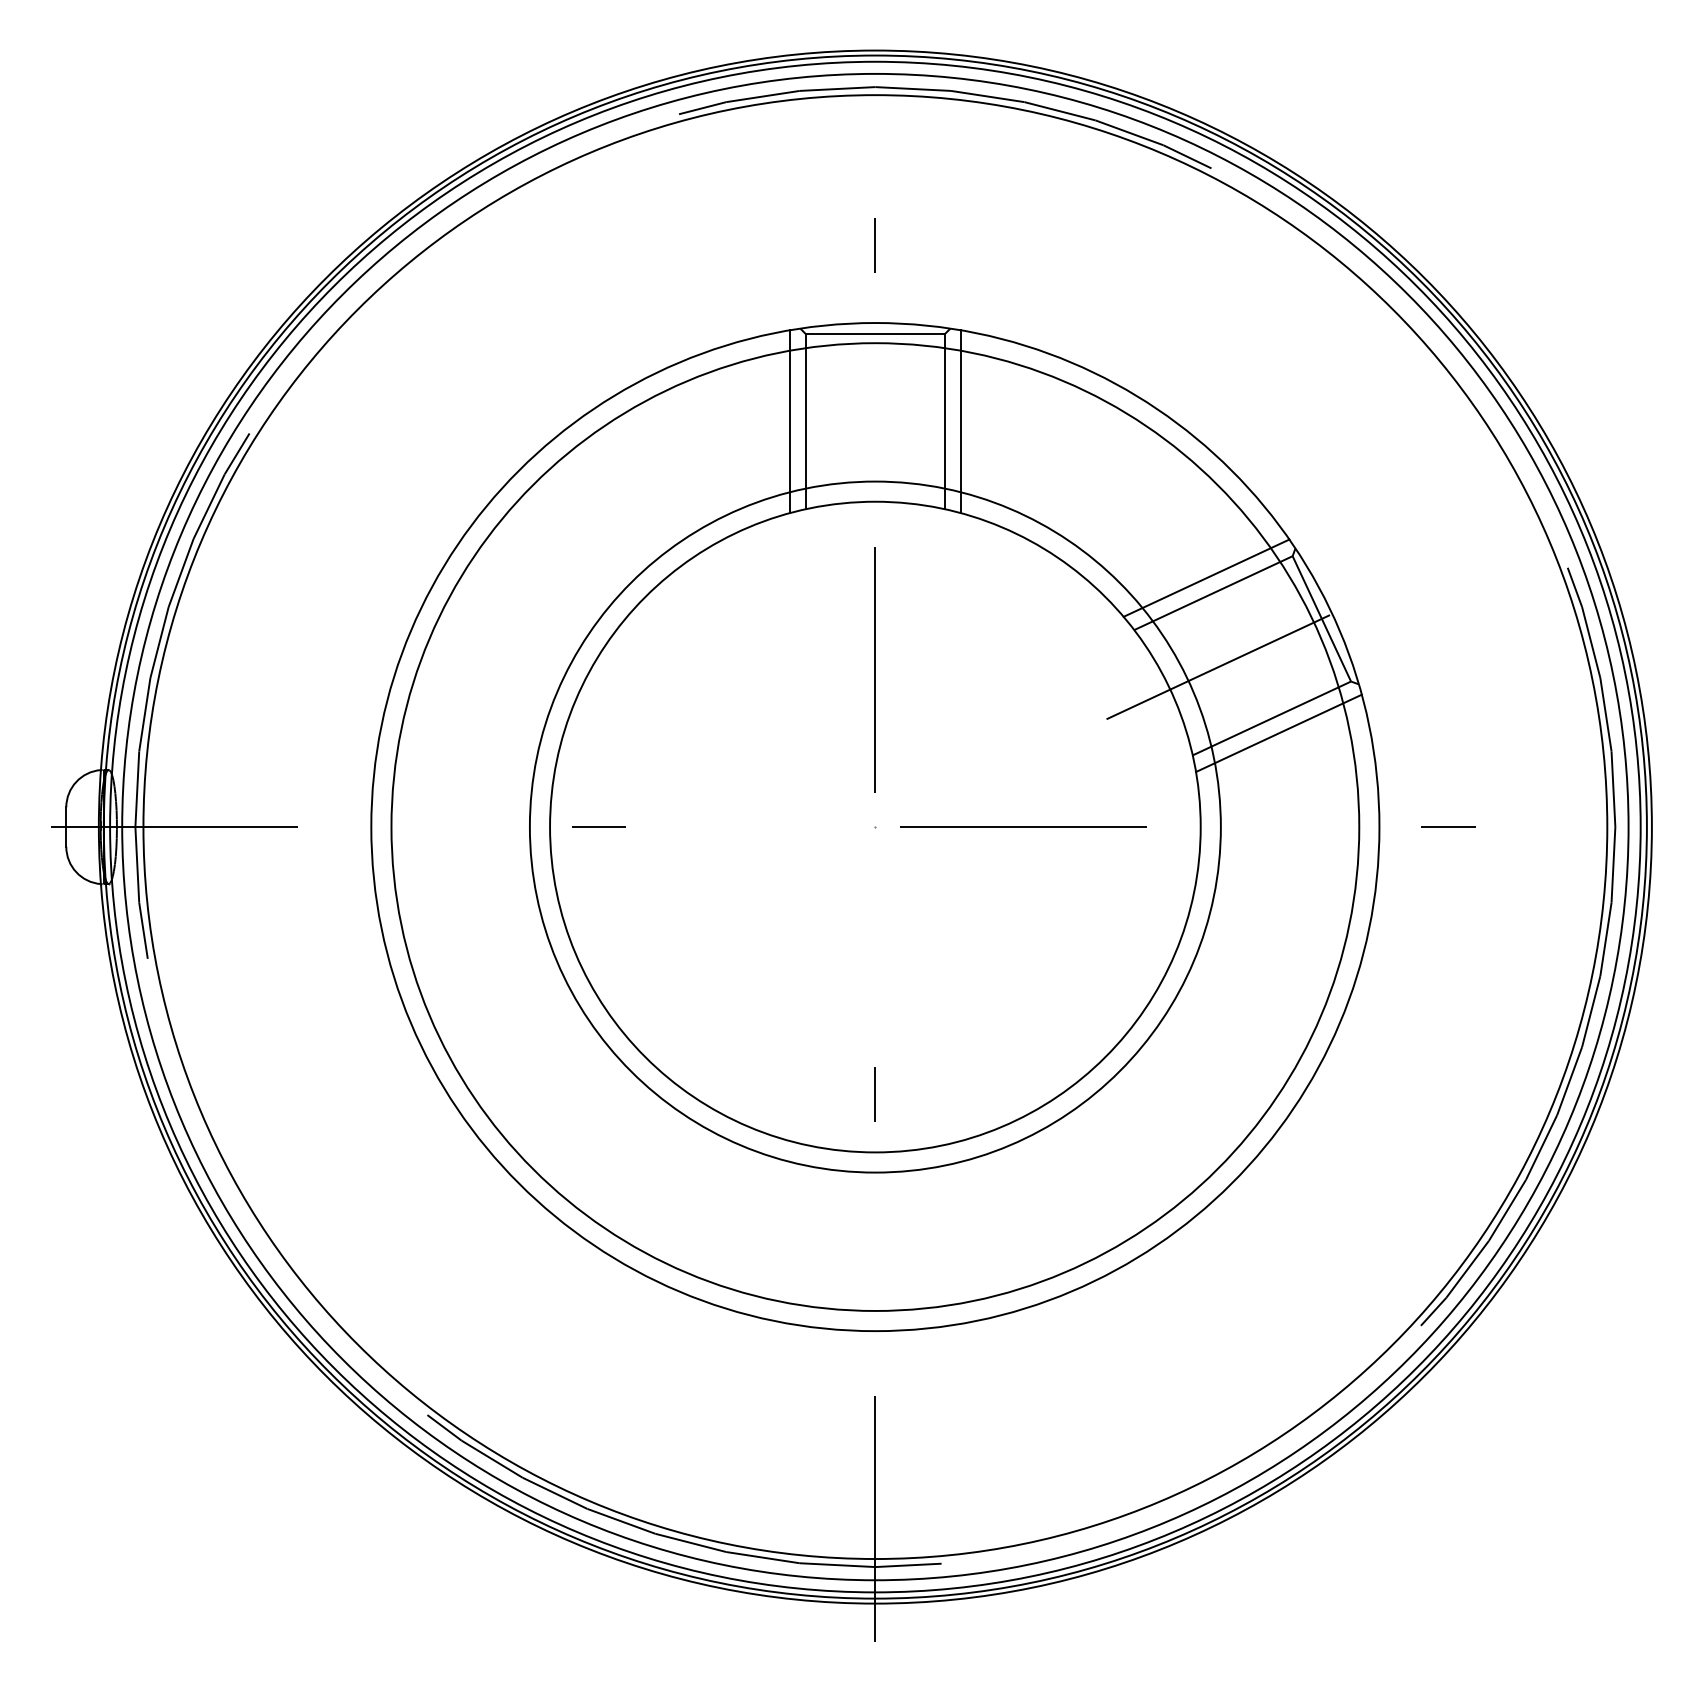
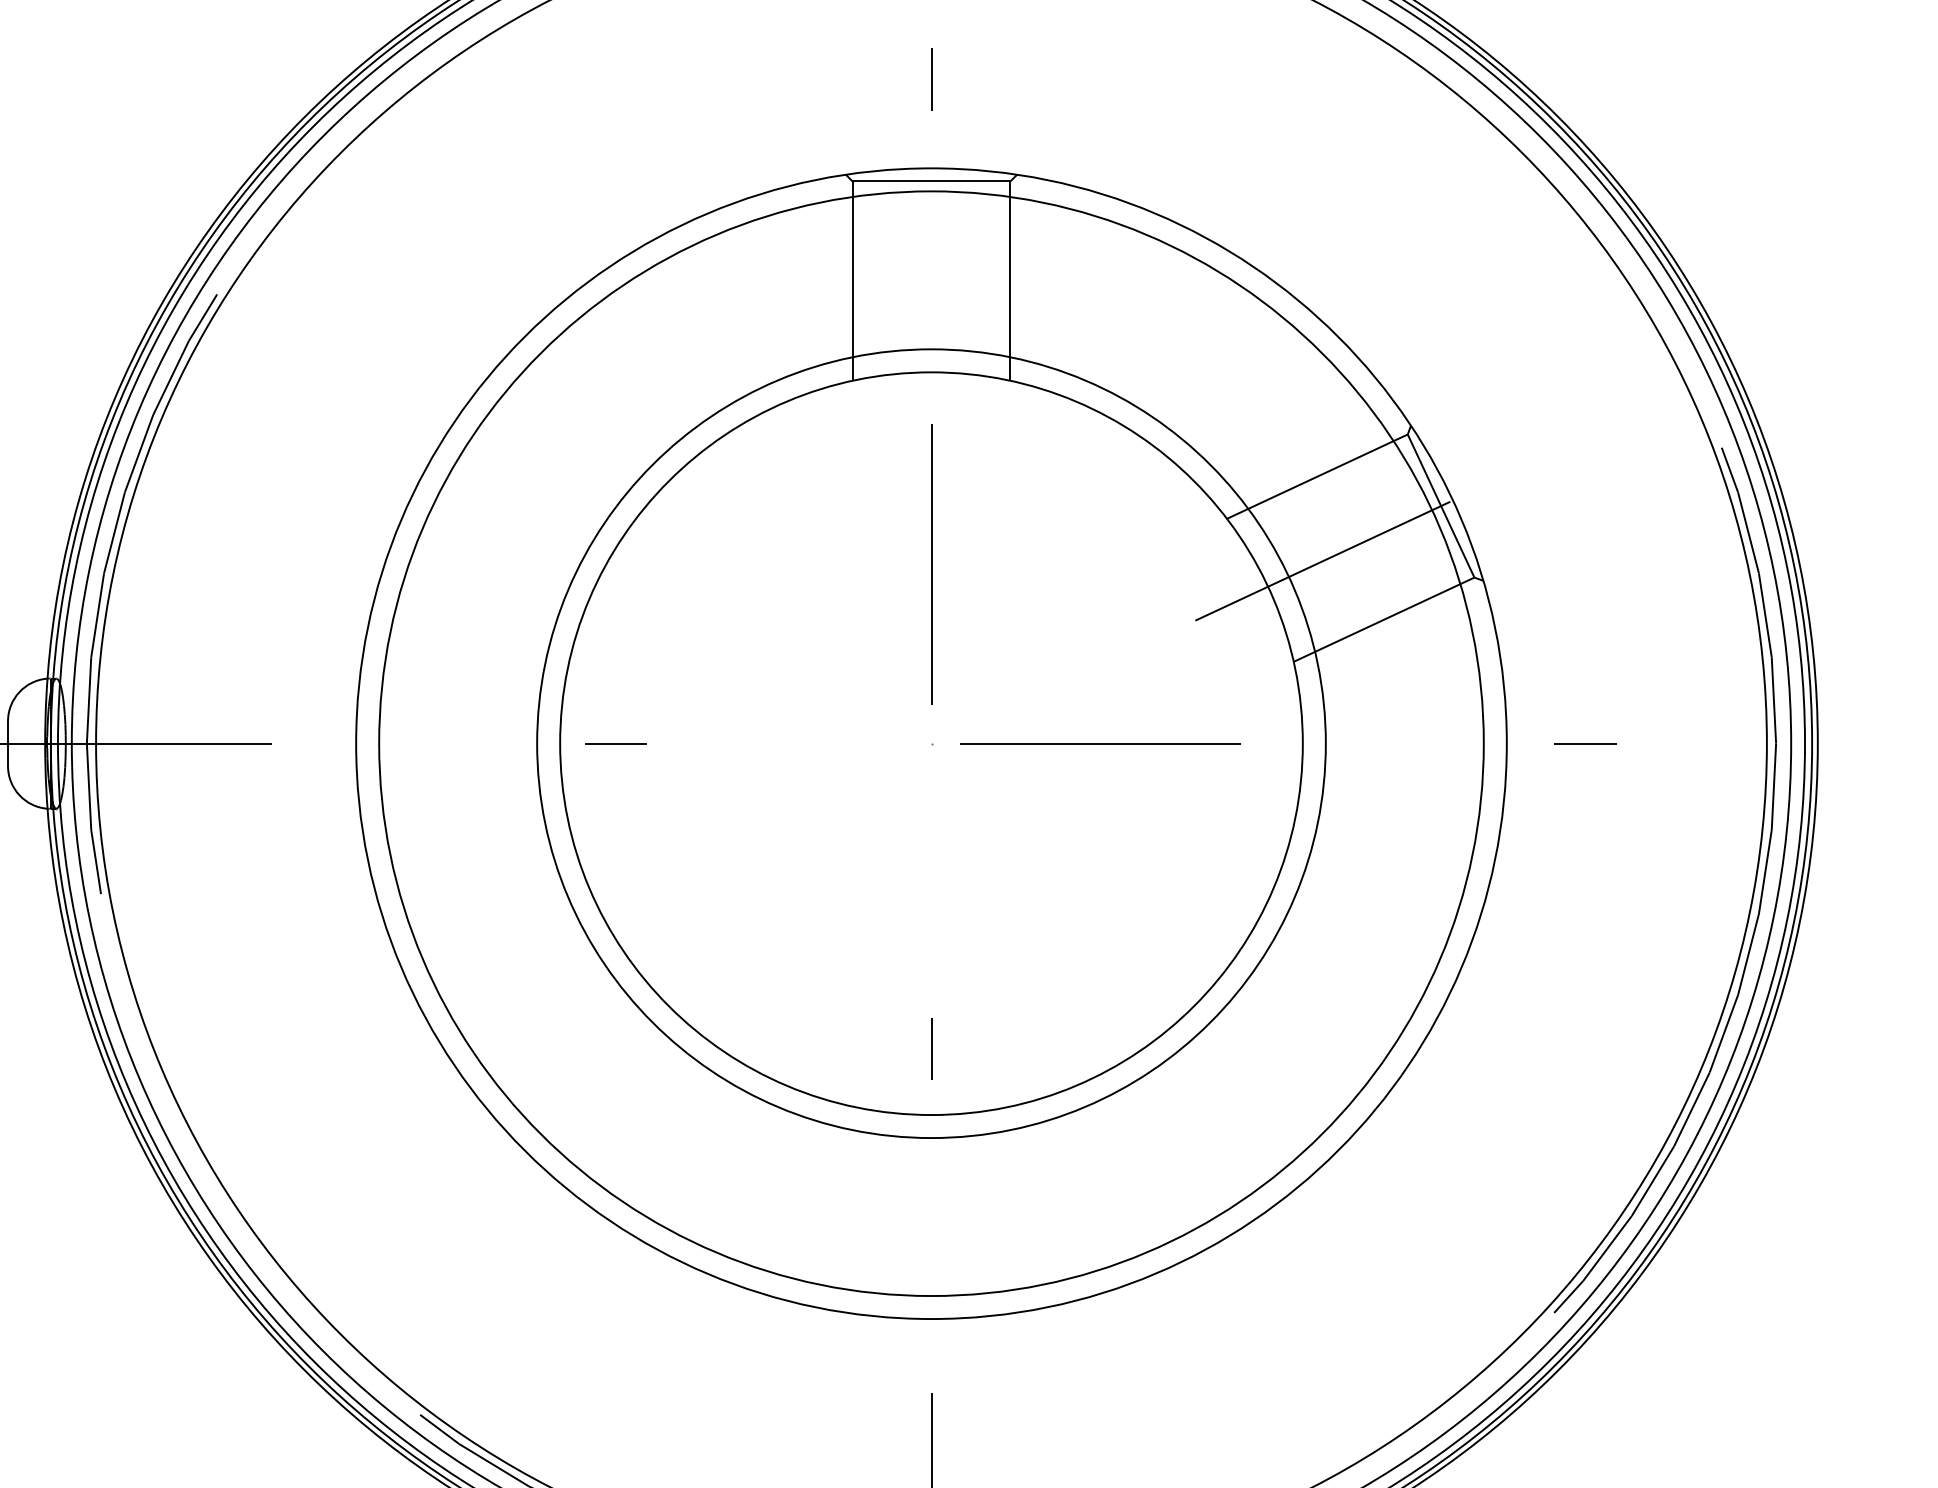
line: (789, 421) -> (833, 280), removed
line: (960, 421) -> (1028, 280), removed
line: (1206, 577) -> (1309, 458), removed
line: (1278, 733) -> (1391, 636), removed

